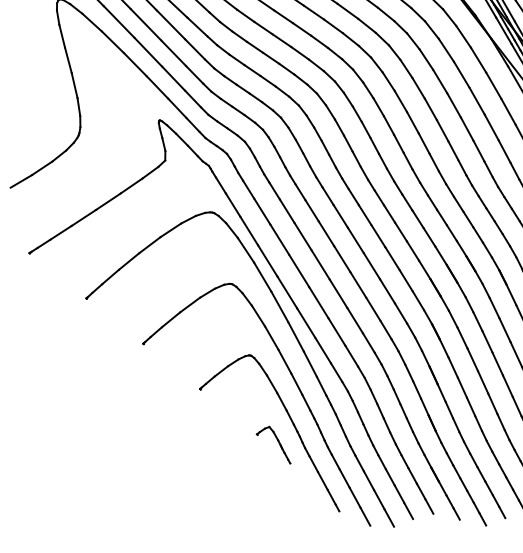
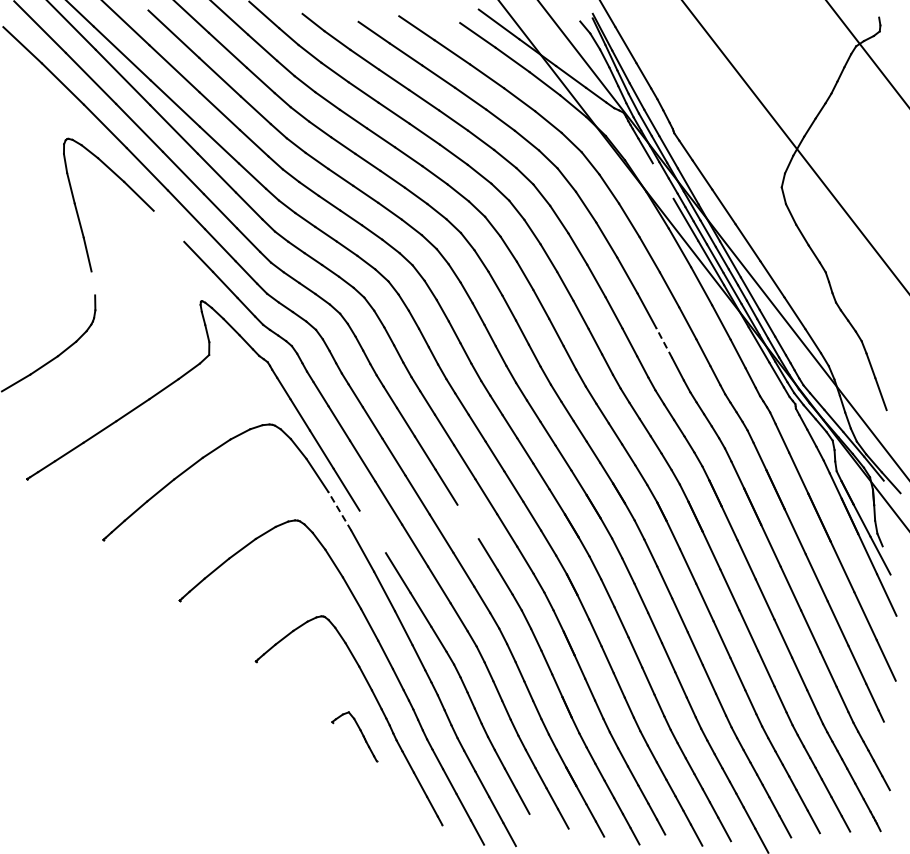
line: (503, 30) -> (662, 180), removed
line: (134, 63) -> (168, 225), removed
line: (79, 107) -> (93, 283), removed
line: (504, 151) -> (664, 343), solid -> dashed
line: (262, 277) -> (339, 511), solid -> dashed
line: (357, 284) -> (467, 521), removed
line: (287, 292) -> (372, 531), removed
line: (408, 510) -> (535, 824), removed

